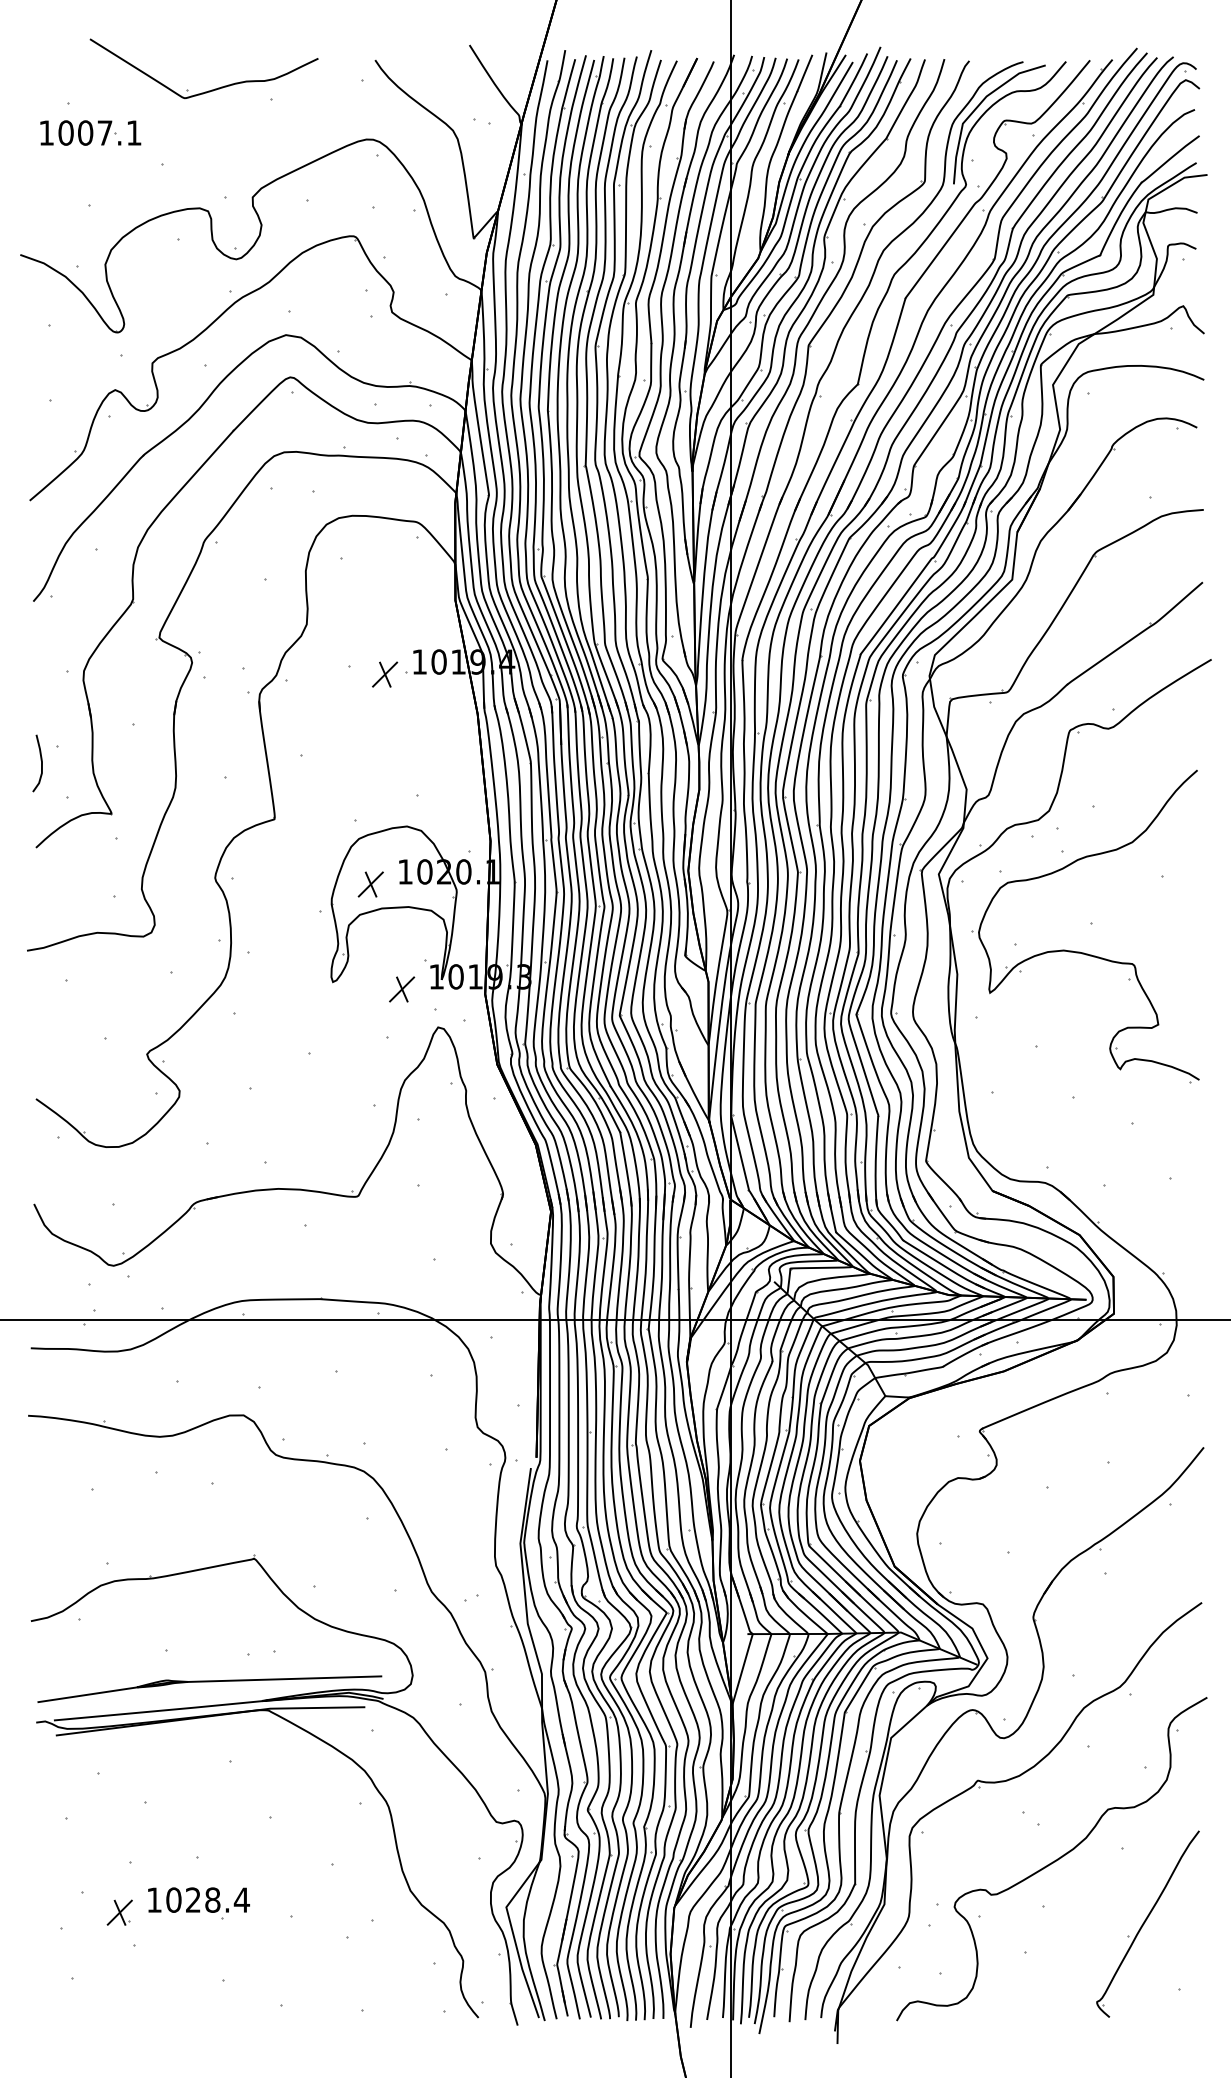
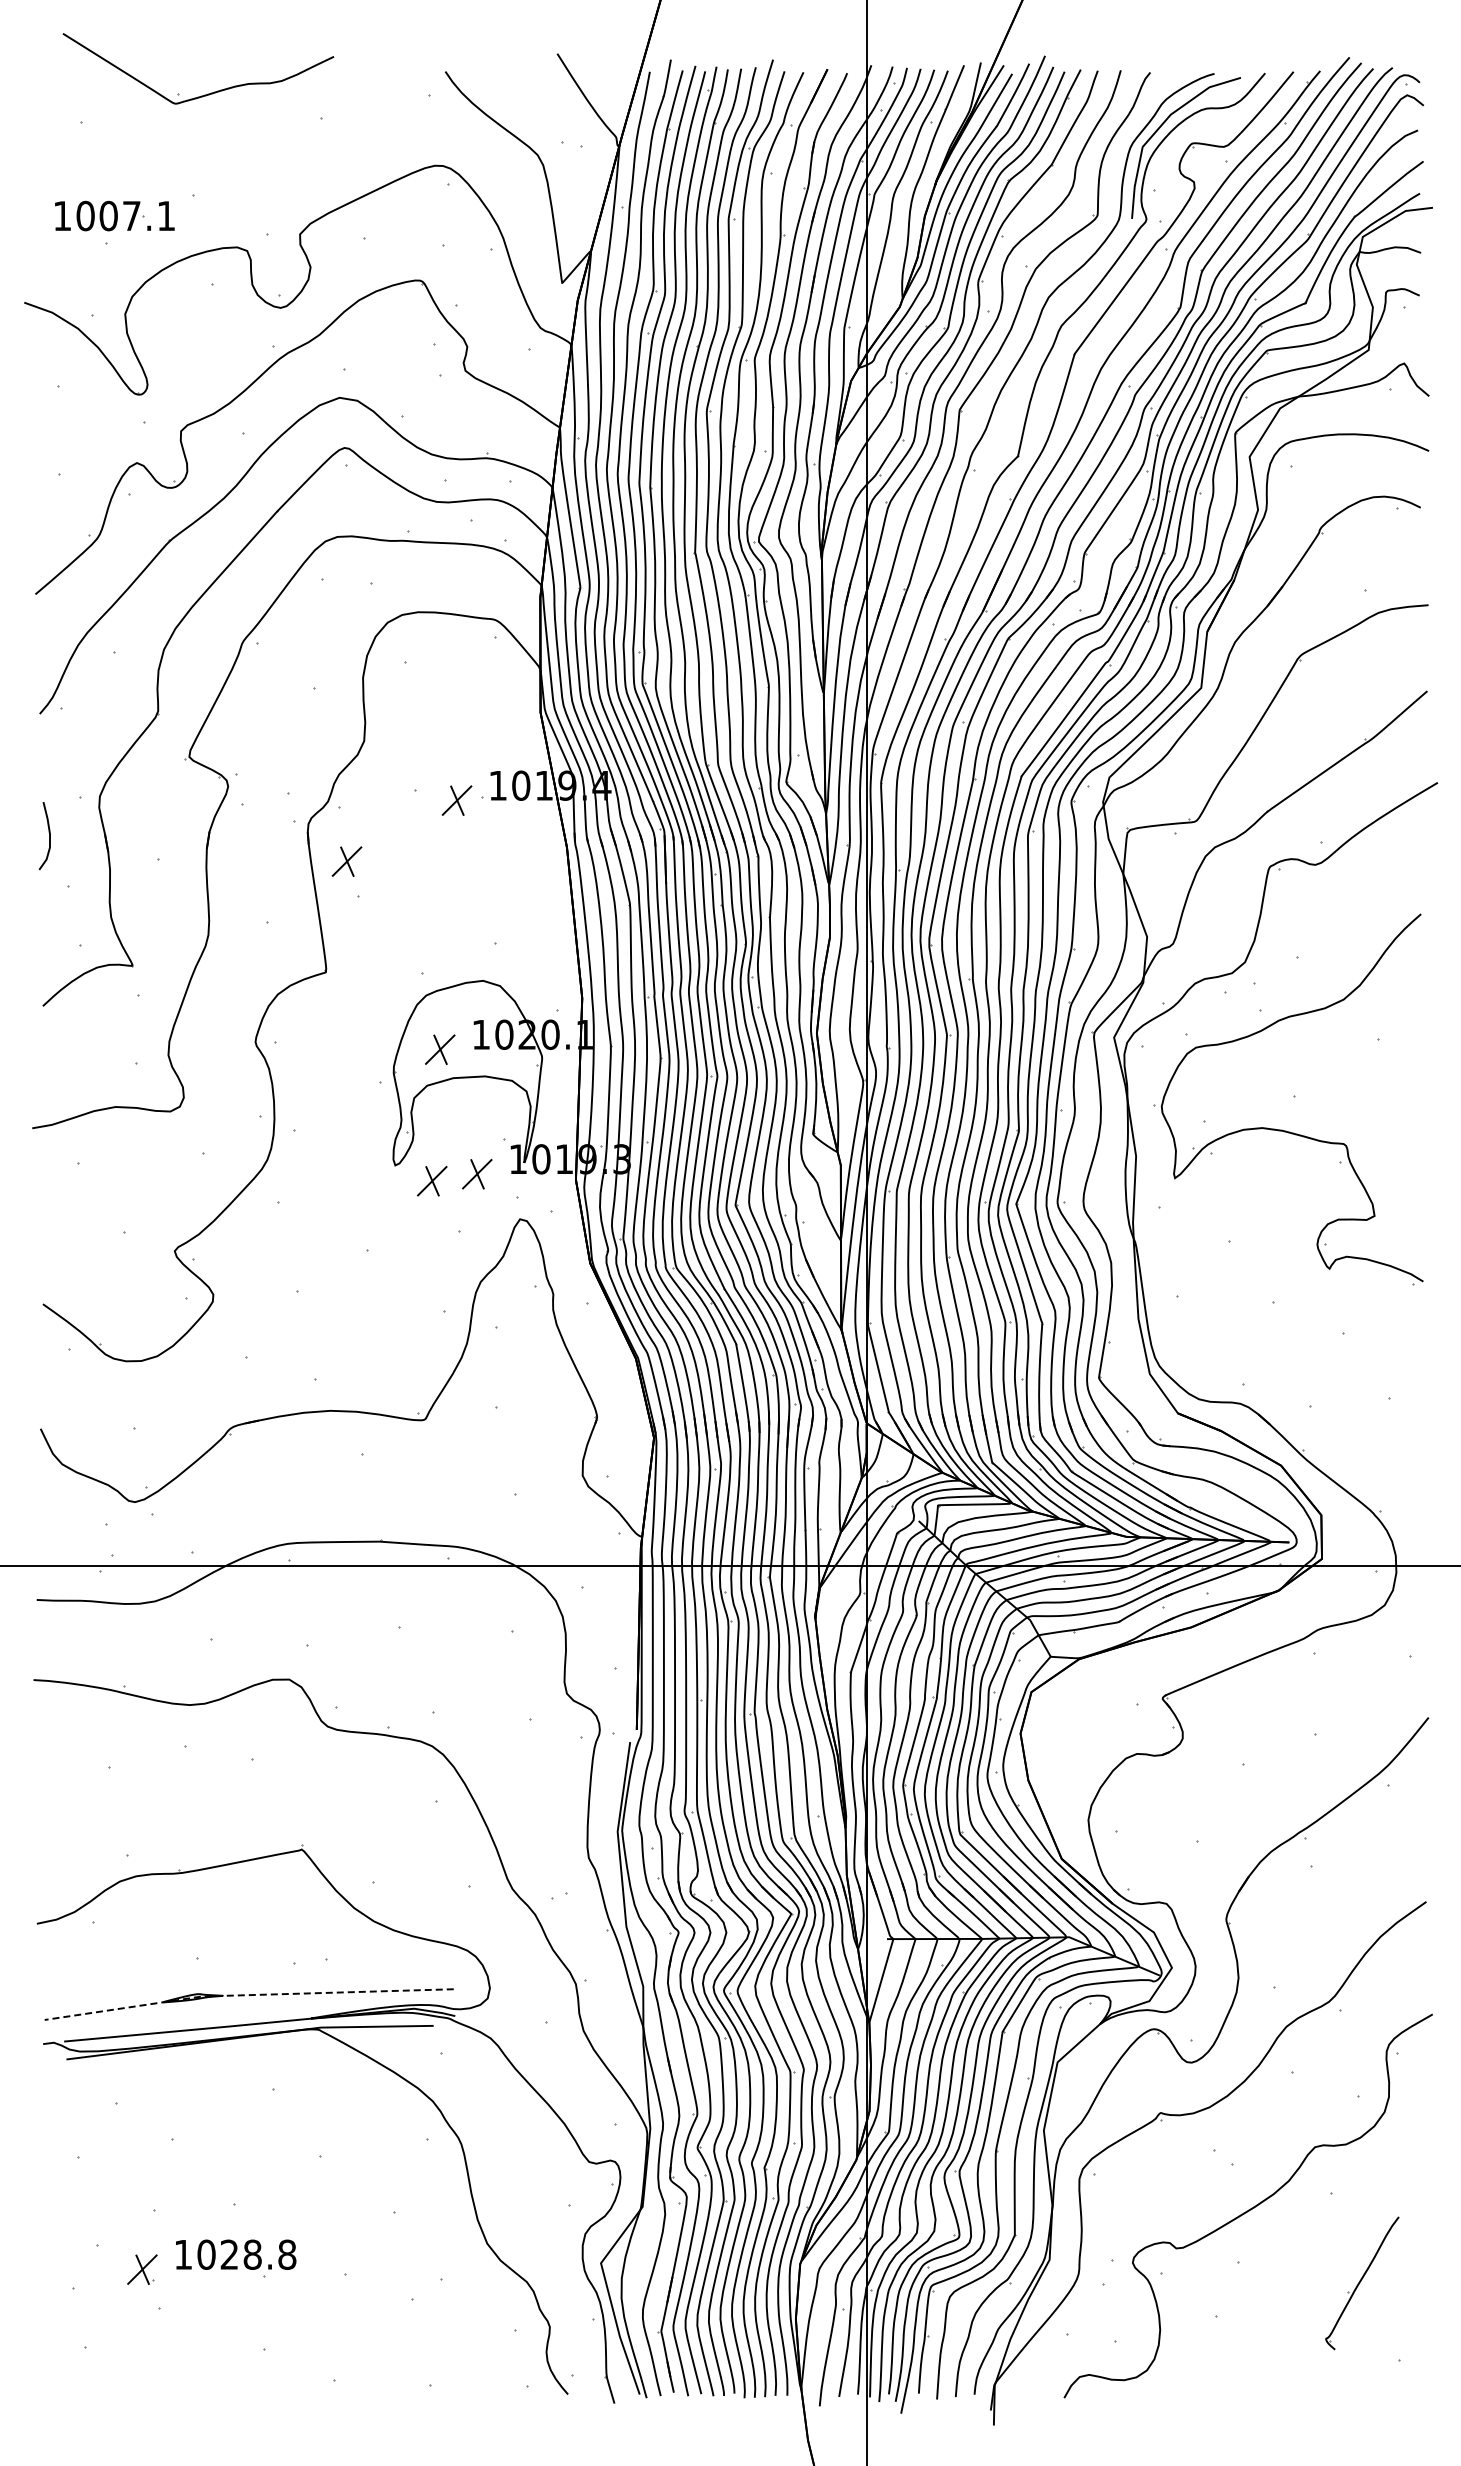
part: (209, 90) -> (204, 94), moved
part: (90, 132) -> (114, 215), moved
part: (291, 725) -> (346, 861), added
curve: (41, 763) -> (49, 836), moved
part: (364, 995) -> (432, 1181), added
line: (208, 1681) -> (247, 1995), solid -> dashed
text: (241, 1899) -> (286, 2254), 1028.4 -> 1028.8
part: (1148, 1924) -> (1362, 2283), size x0.6

